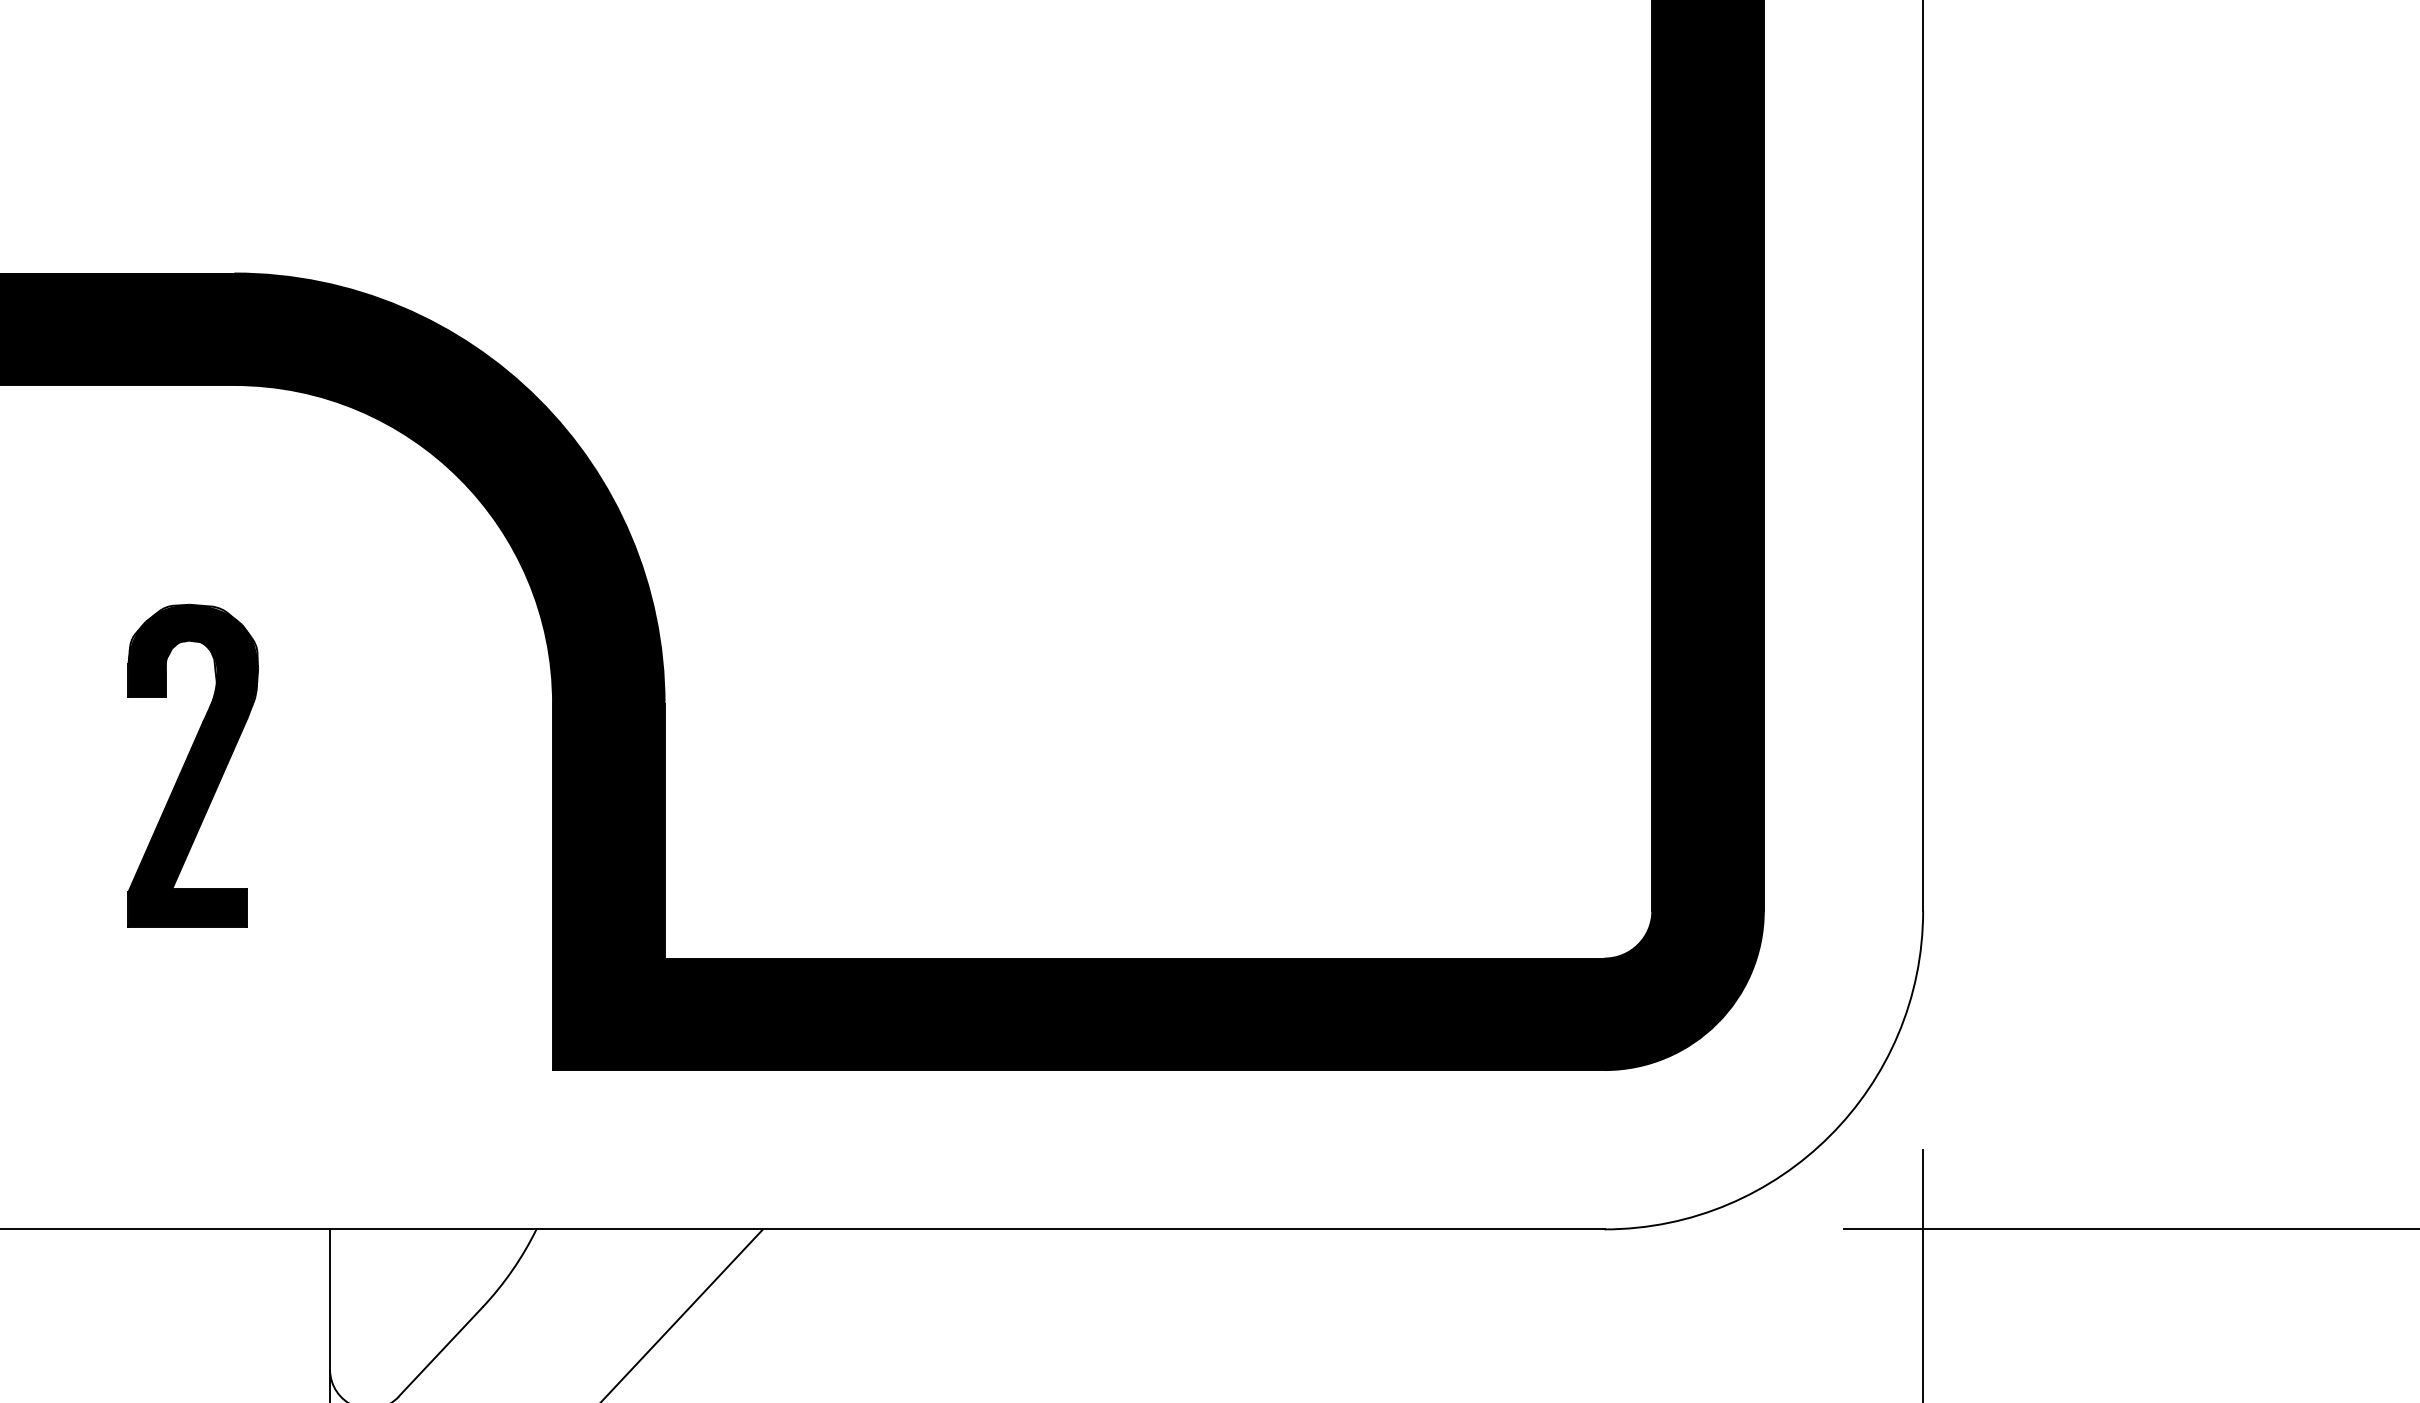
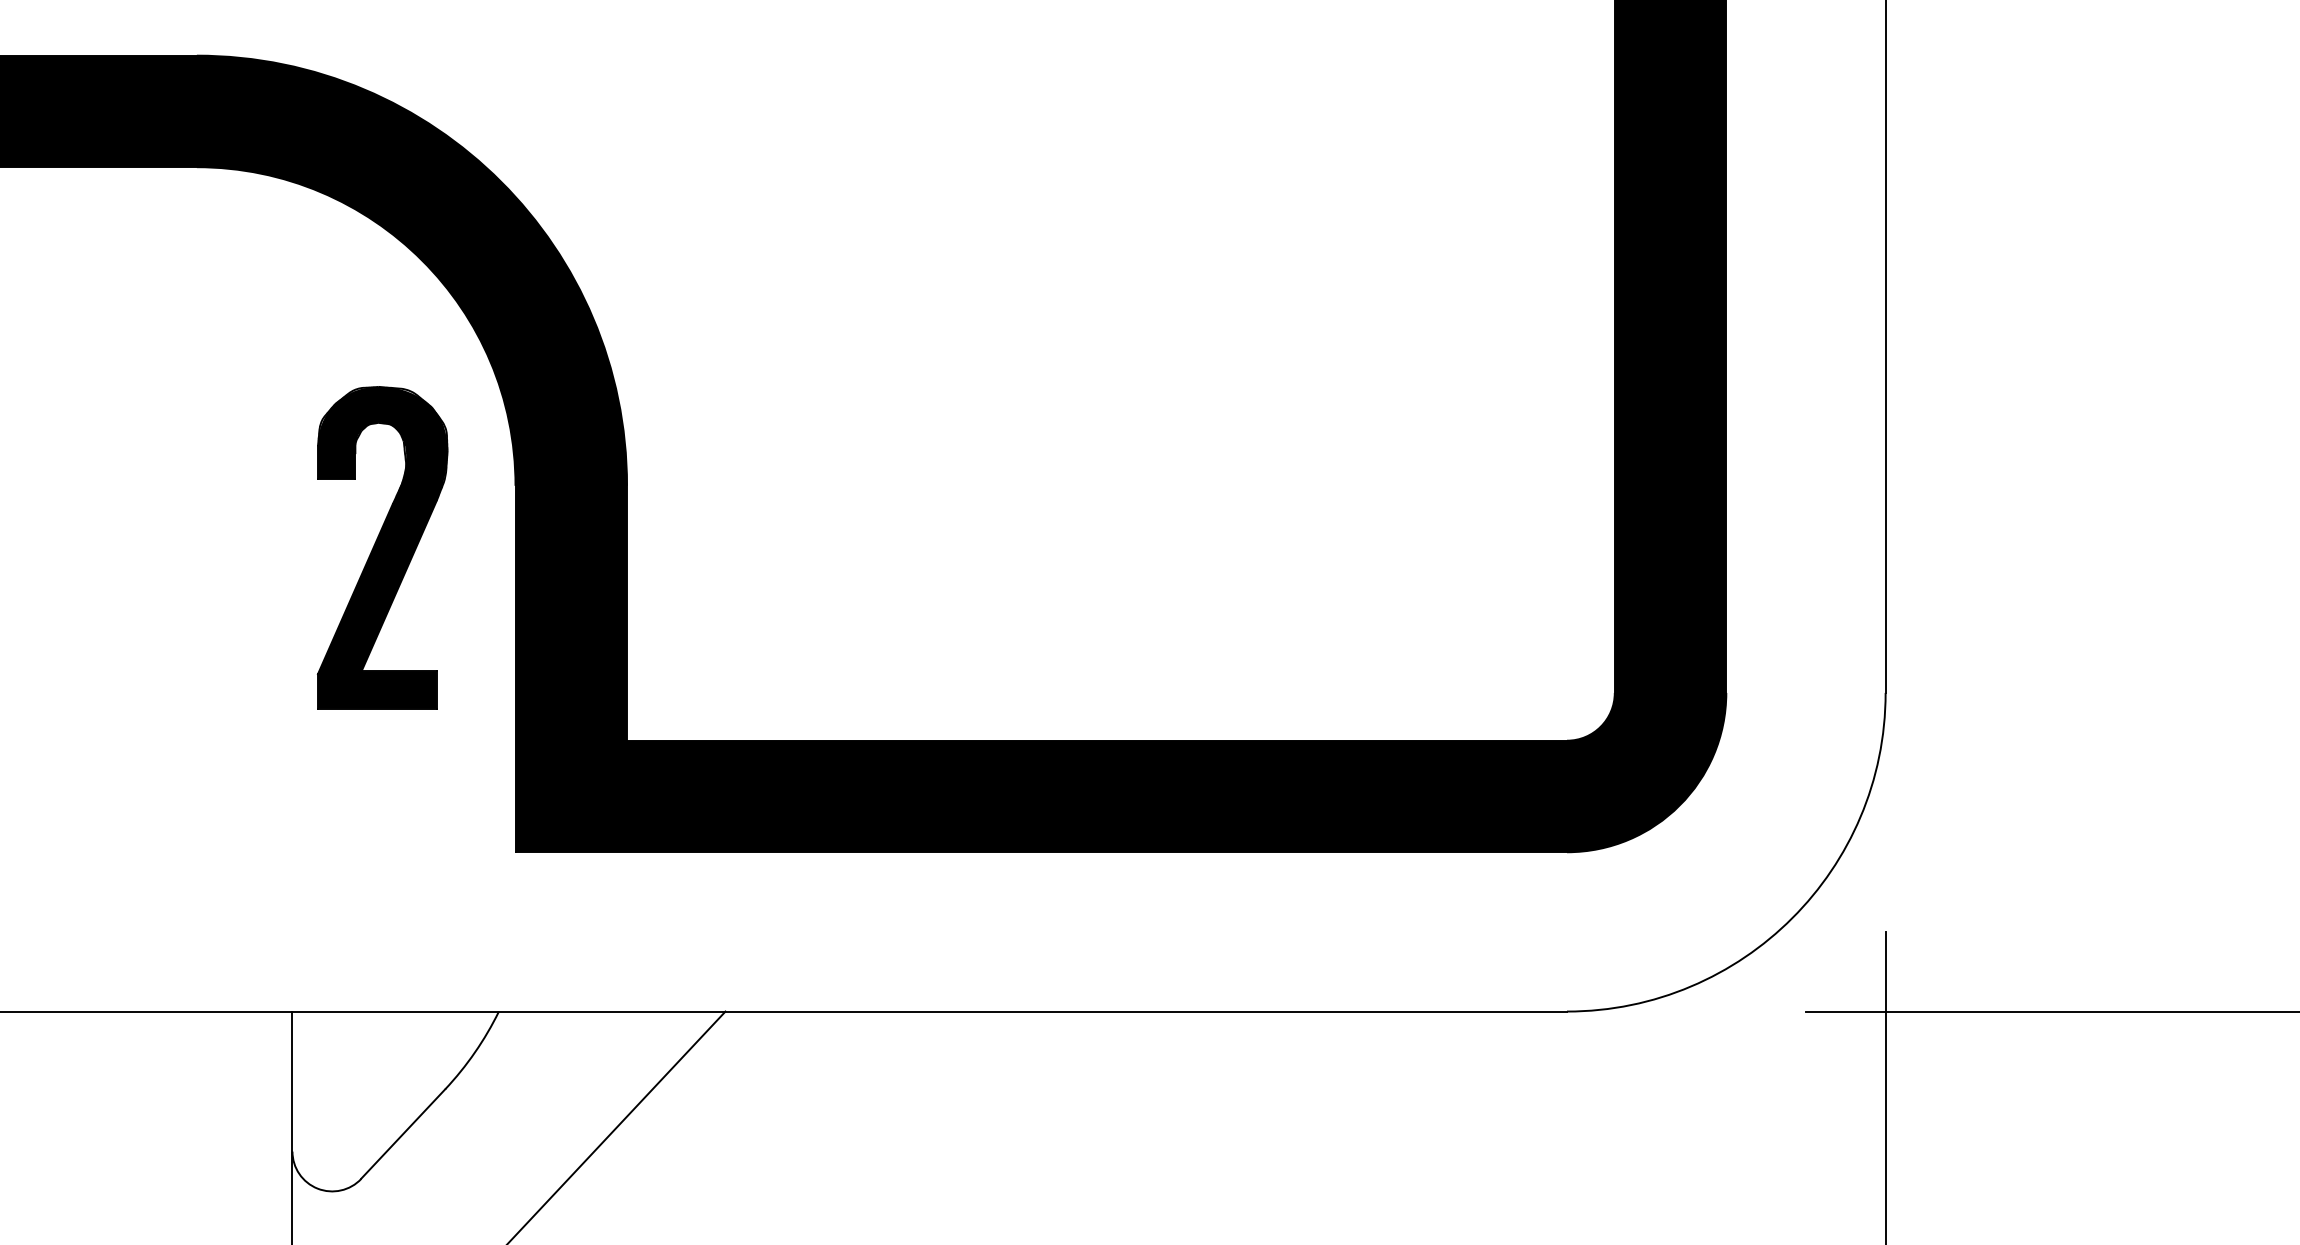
part: (192, 765) -> (381, 547), moved

